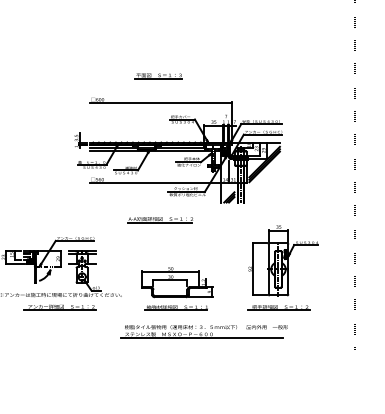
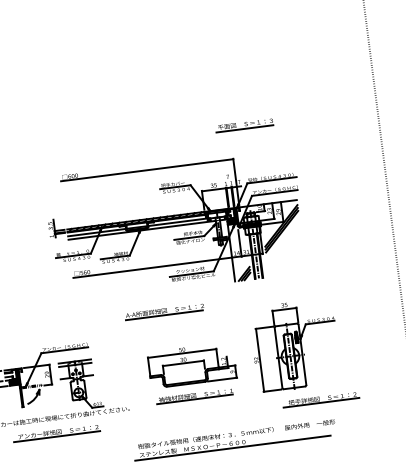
part: (158, 76) -> (245, 125), moved
part: (283, 260) -> (295, 344), moved
part: (177, 288) -> (193, 372), moved

